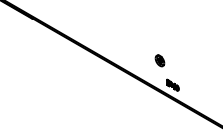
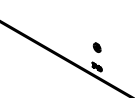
part: (159, 60) -> (96, 47), moved

